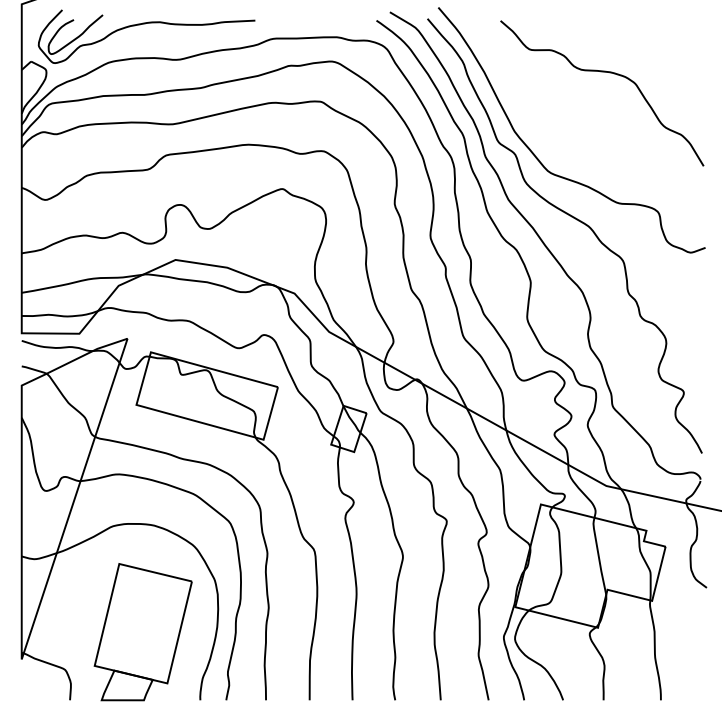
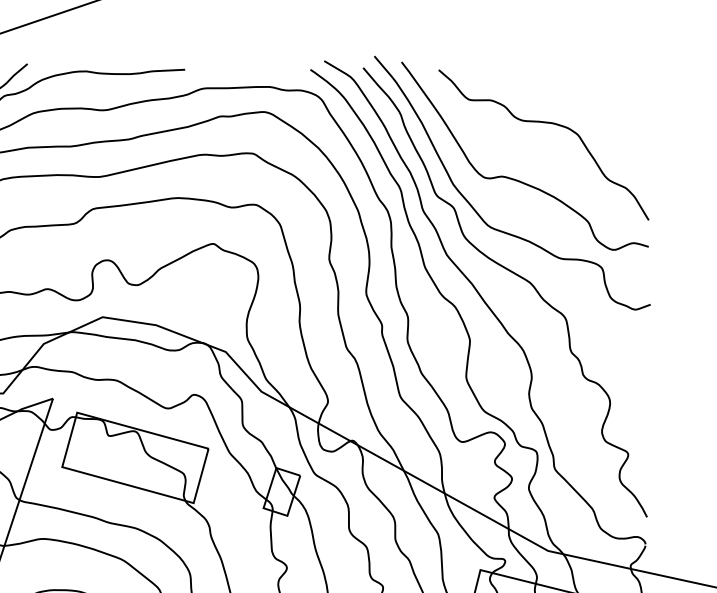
curve: (575, 126) -> (516, 179), added

